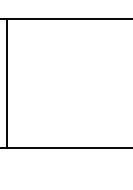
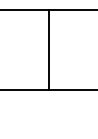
line: (8, 83) -> (49, 50), moved

